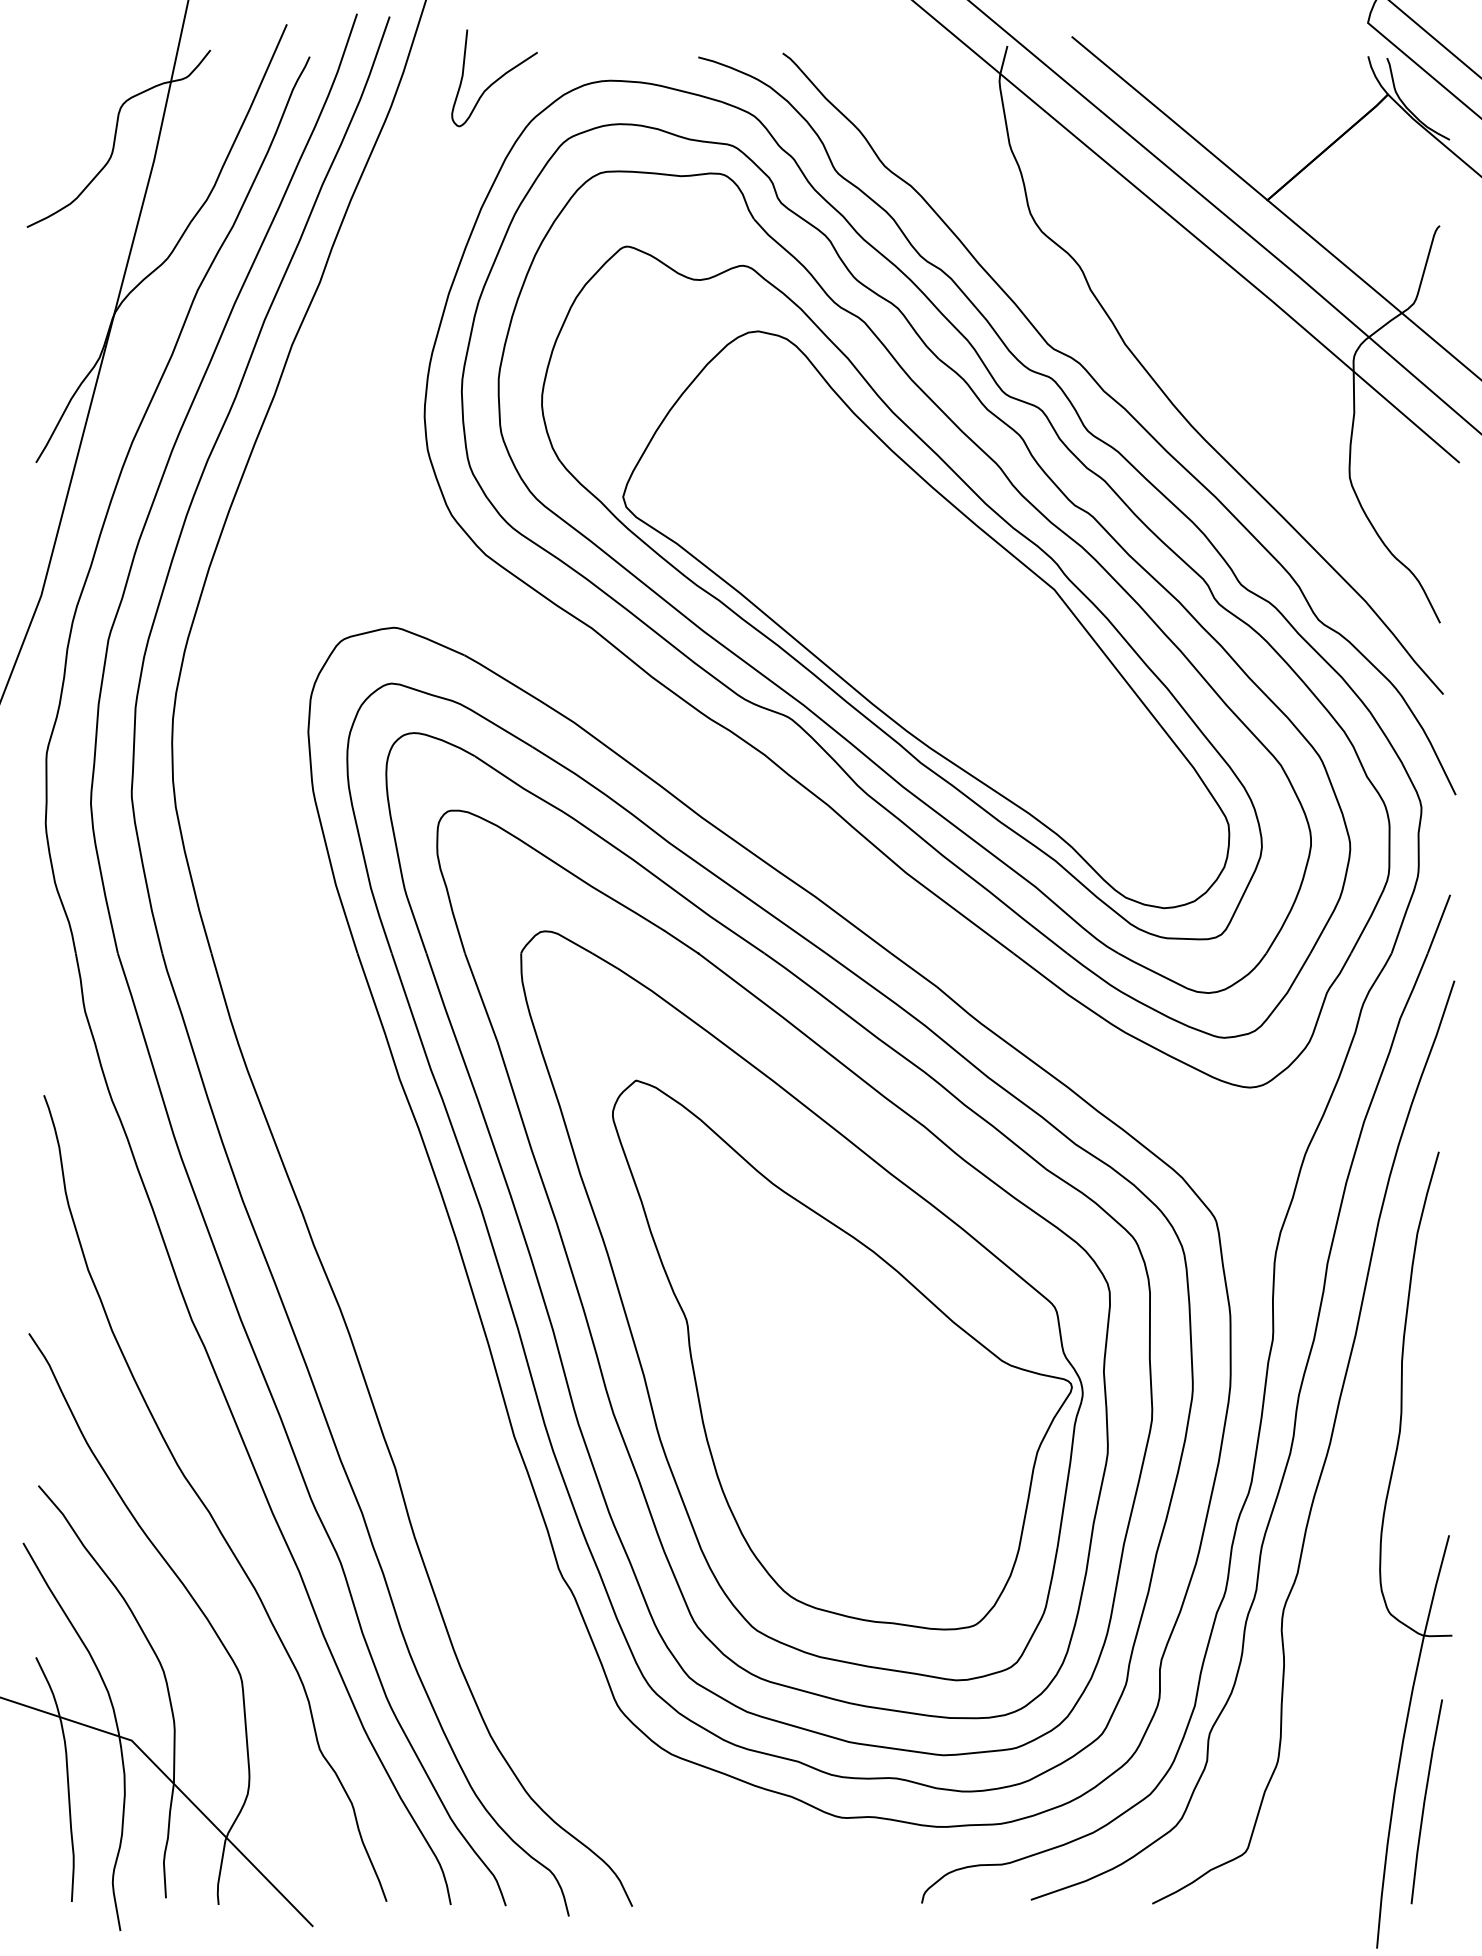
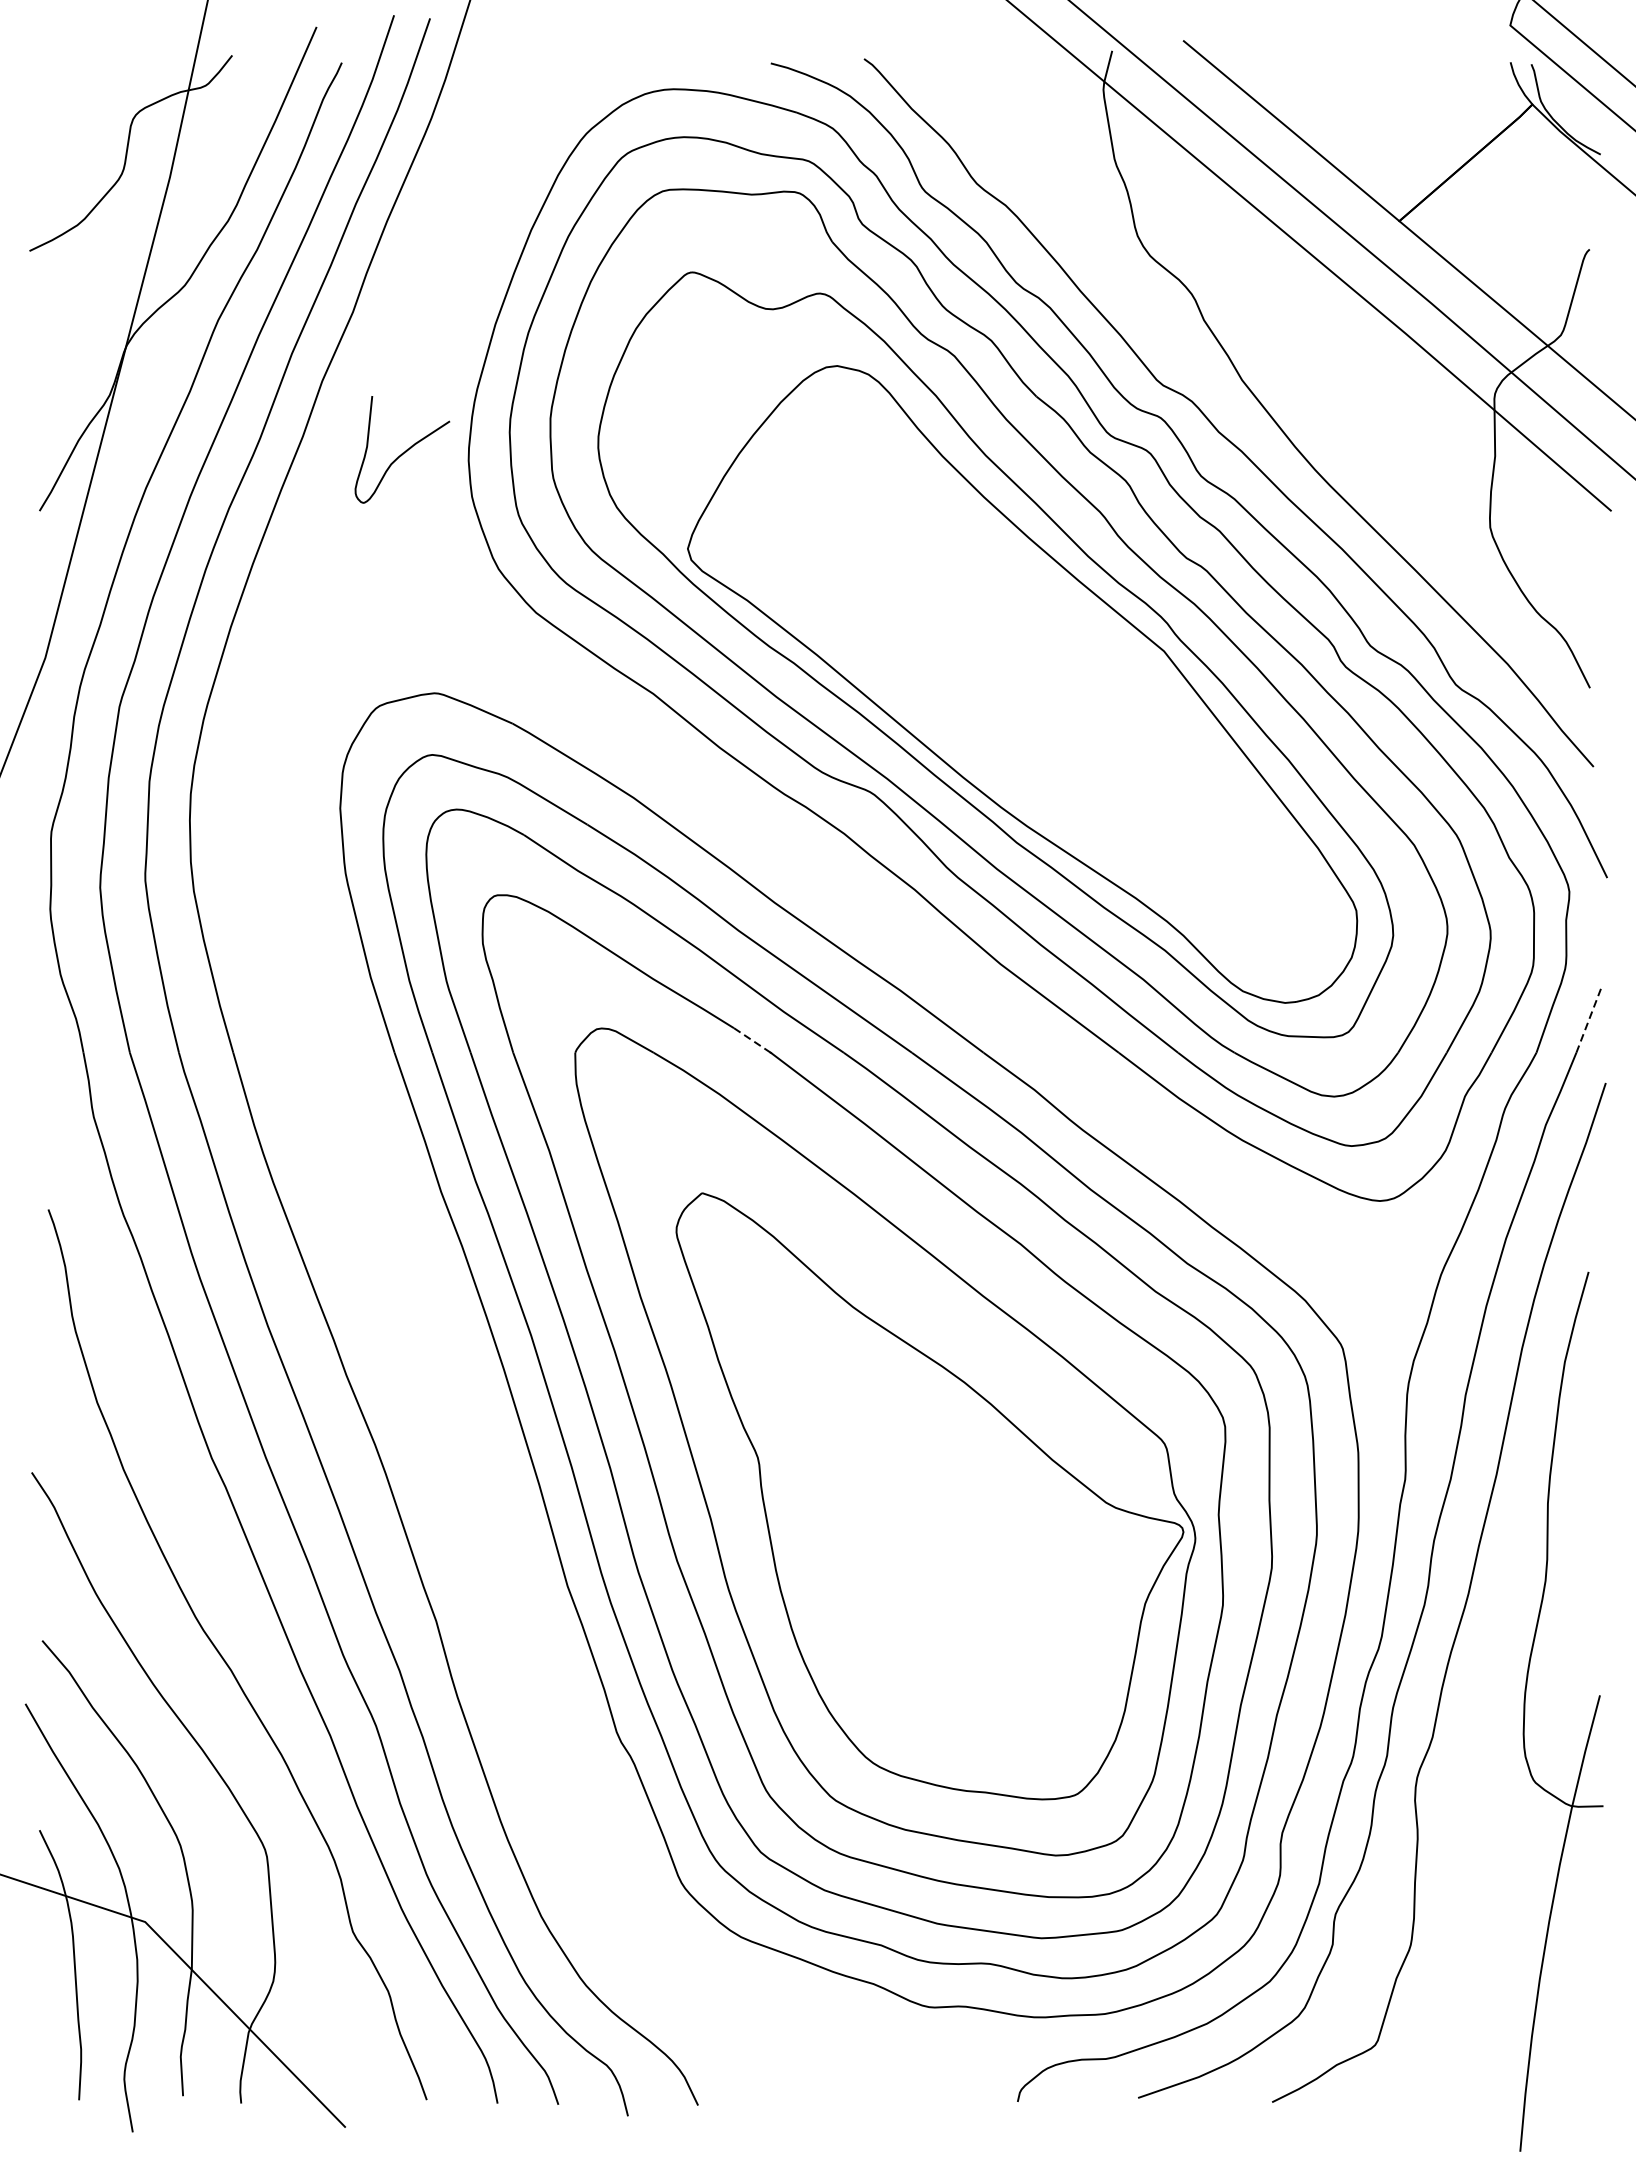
curve: (496, 79) -> (404, 451), moved
line: (1439, 923) -> (1589, 1019), solid -> dashed
line: (681, 941) -> (752, 1039), solid -> dashed
line: (1425, 1801) -> (1573, 1989), removed

